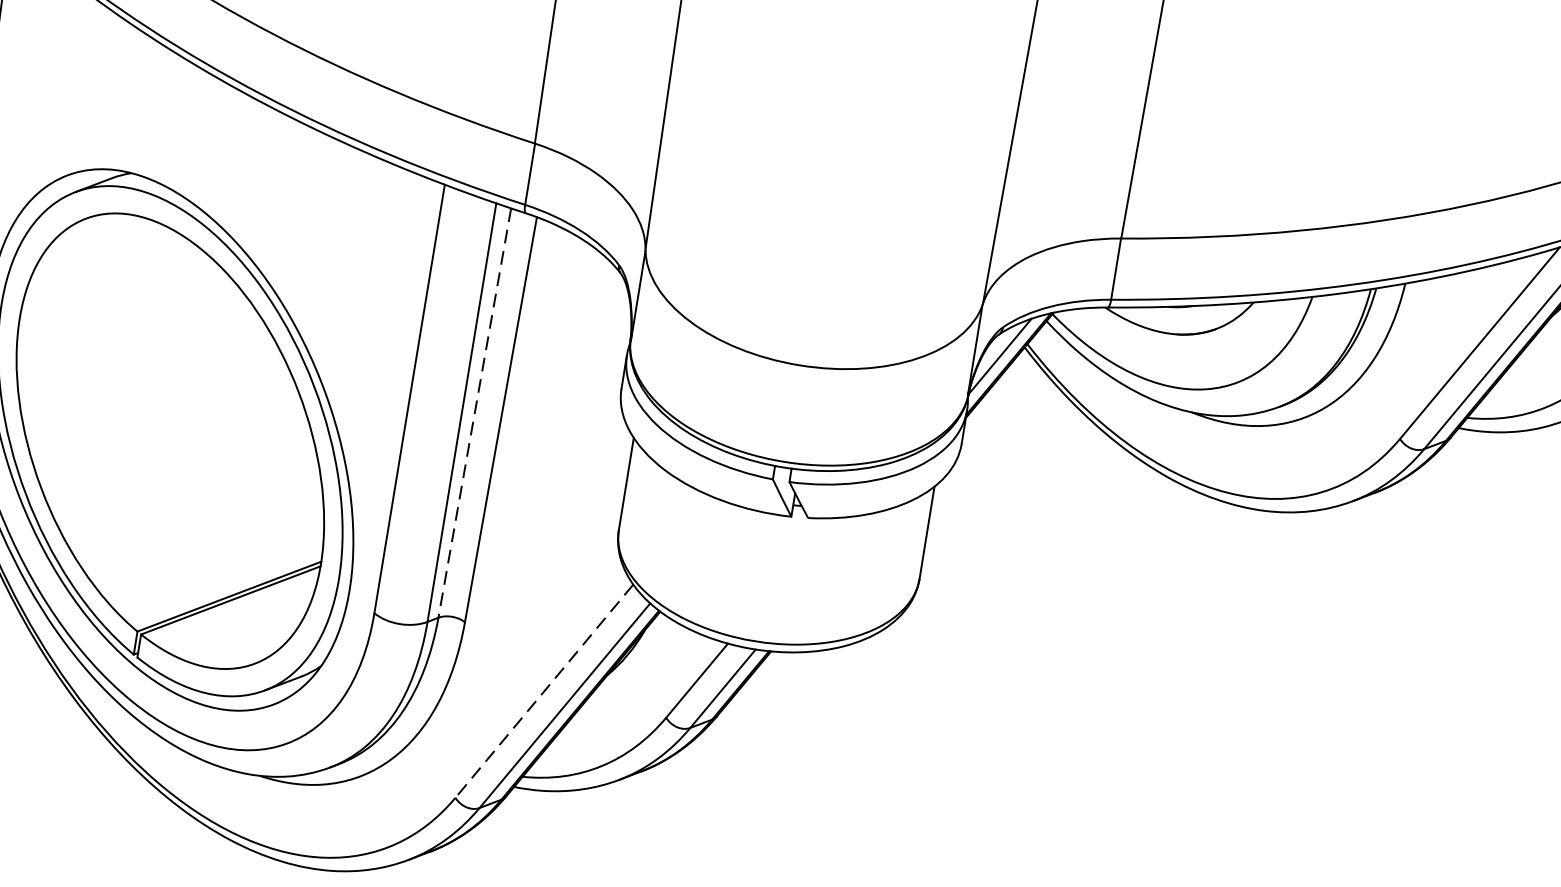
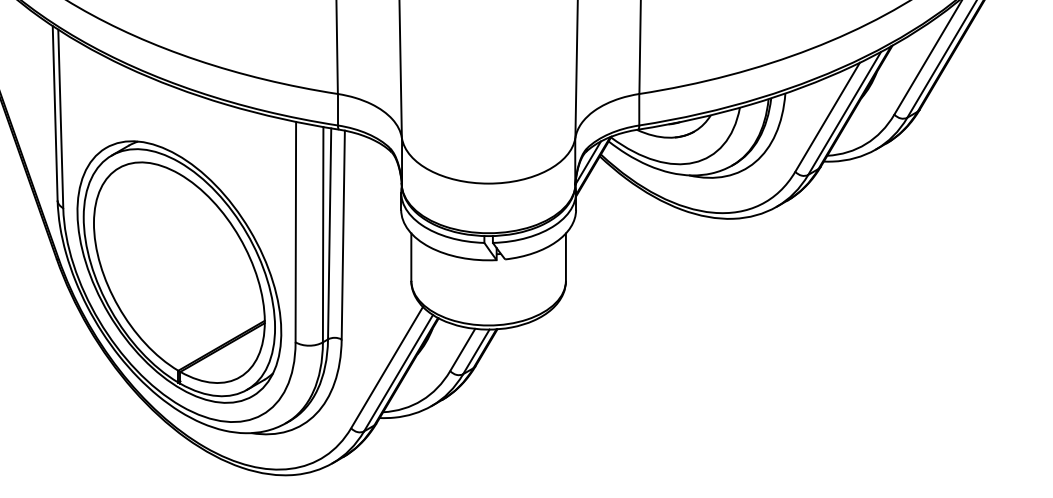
line: (474, 412) -> (329, 233), dashed -> solid
line: (542, 692) -> (386, 368), dashed -> solid

